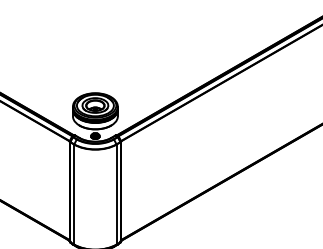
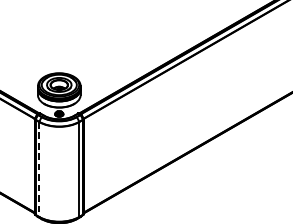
line: (74, 194) -> (39, 169), solid -> dashed

